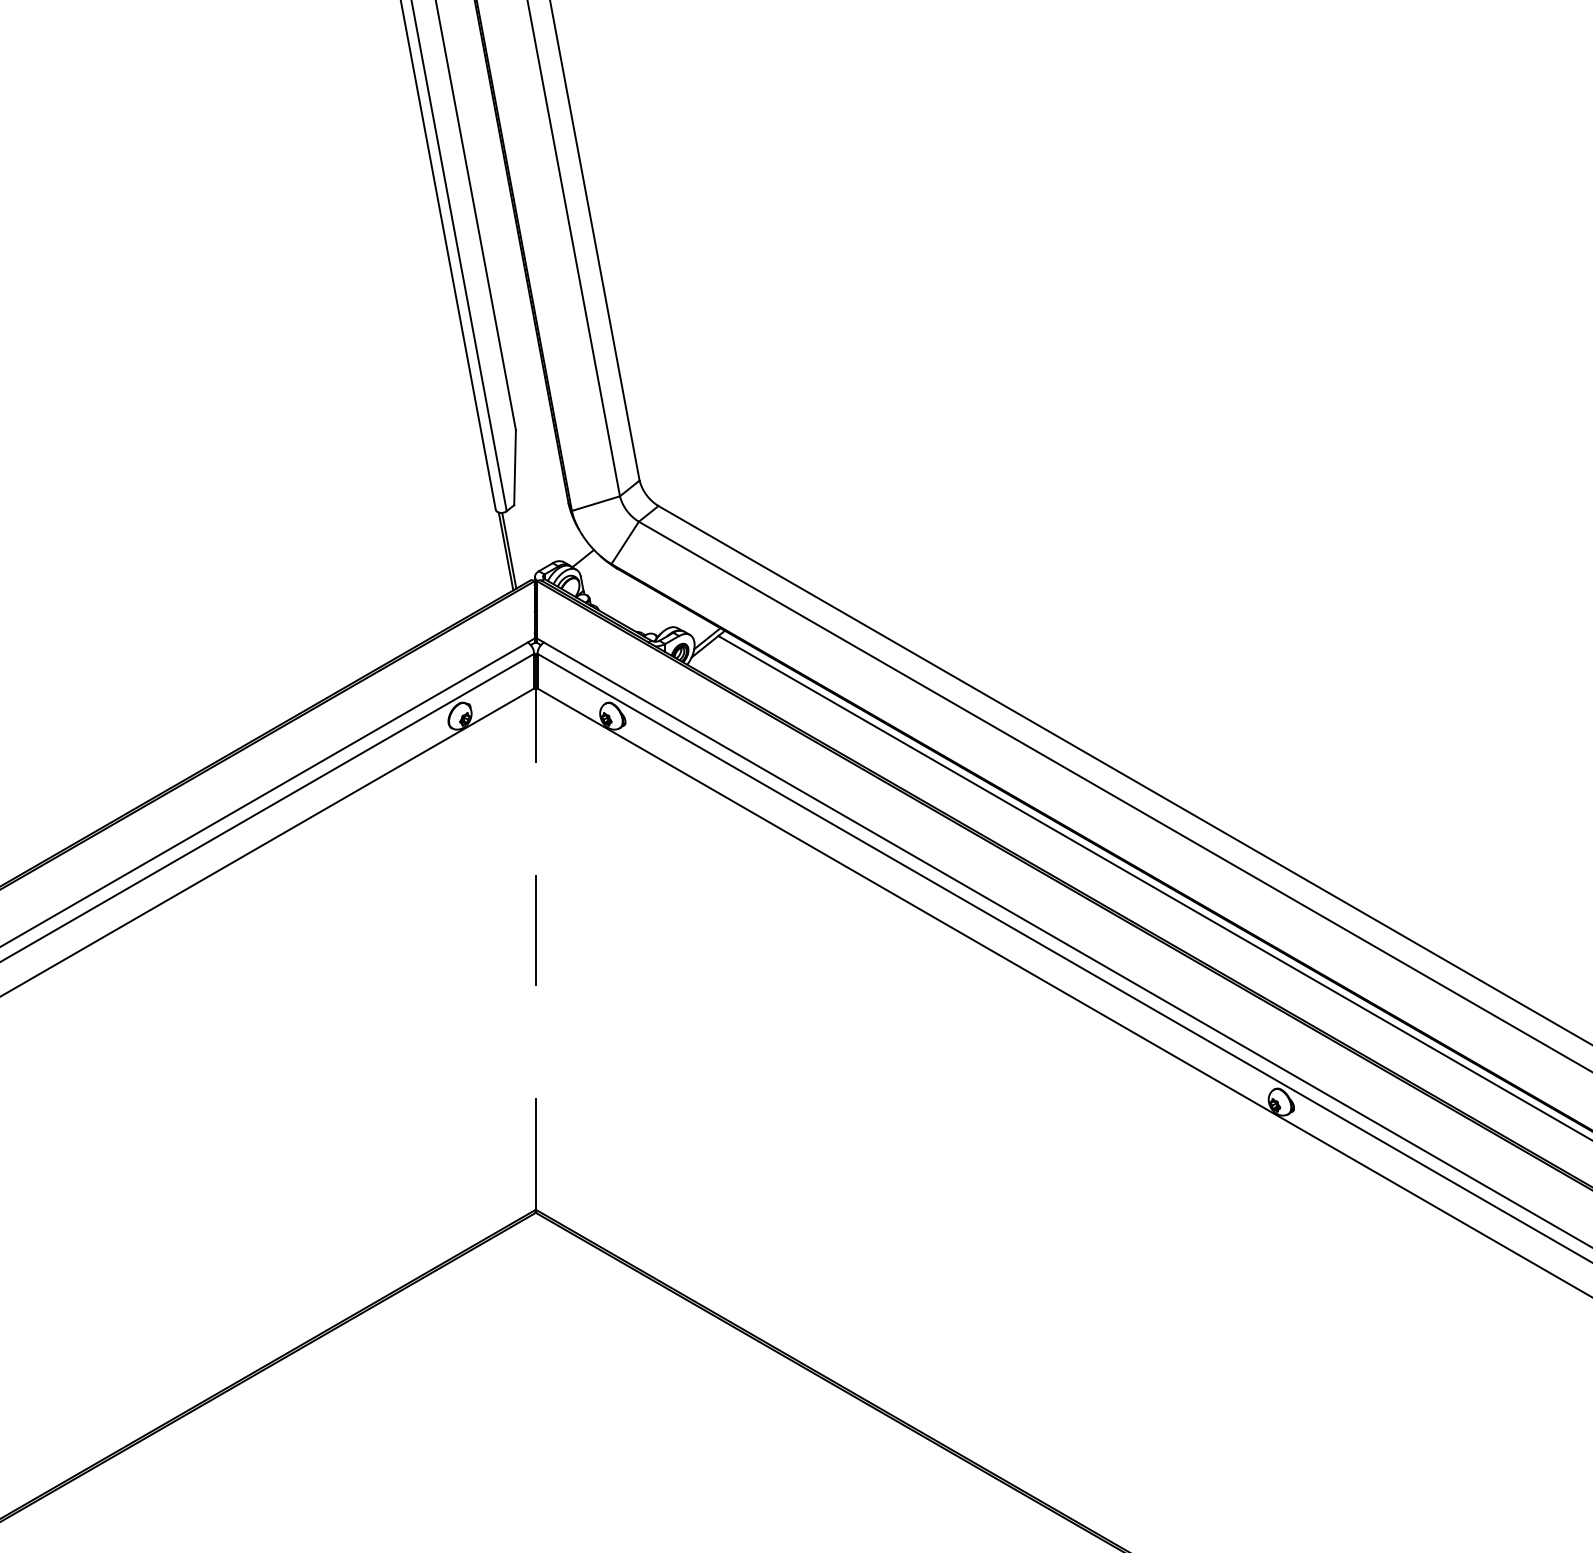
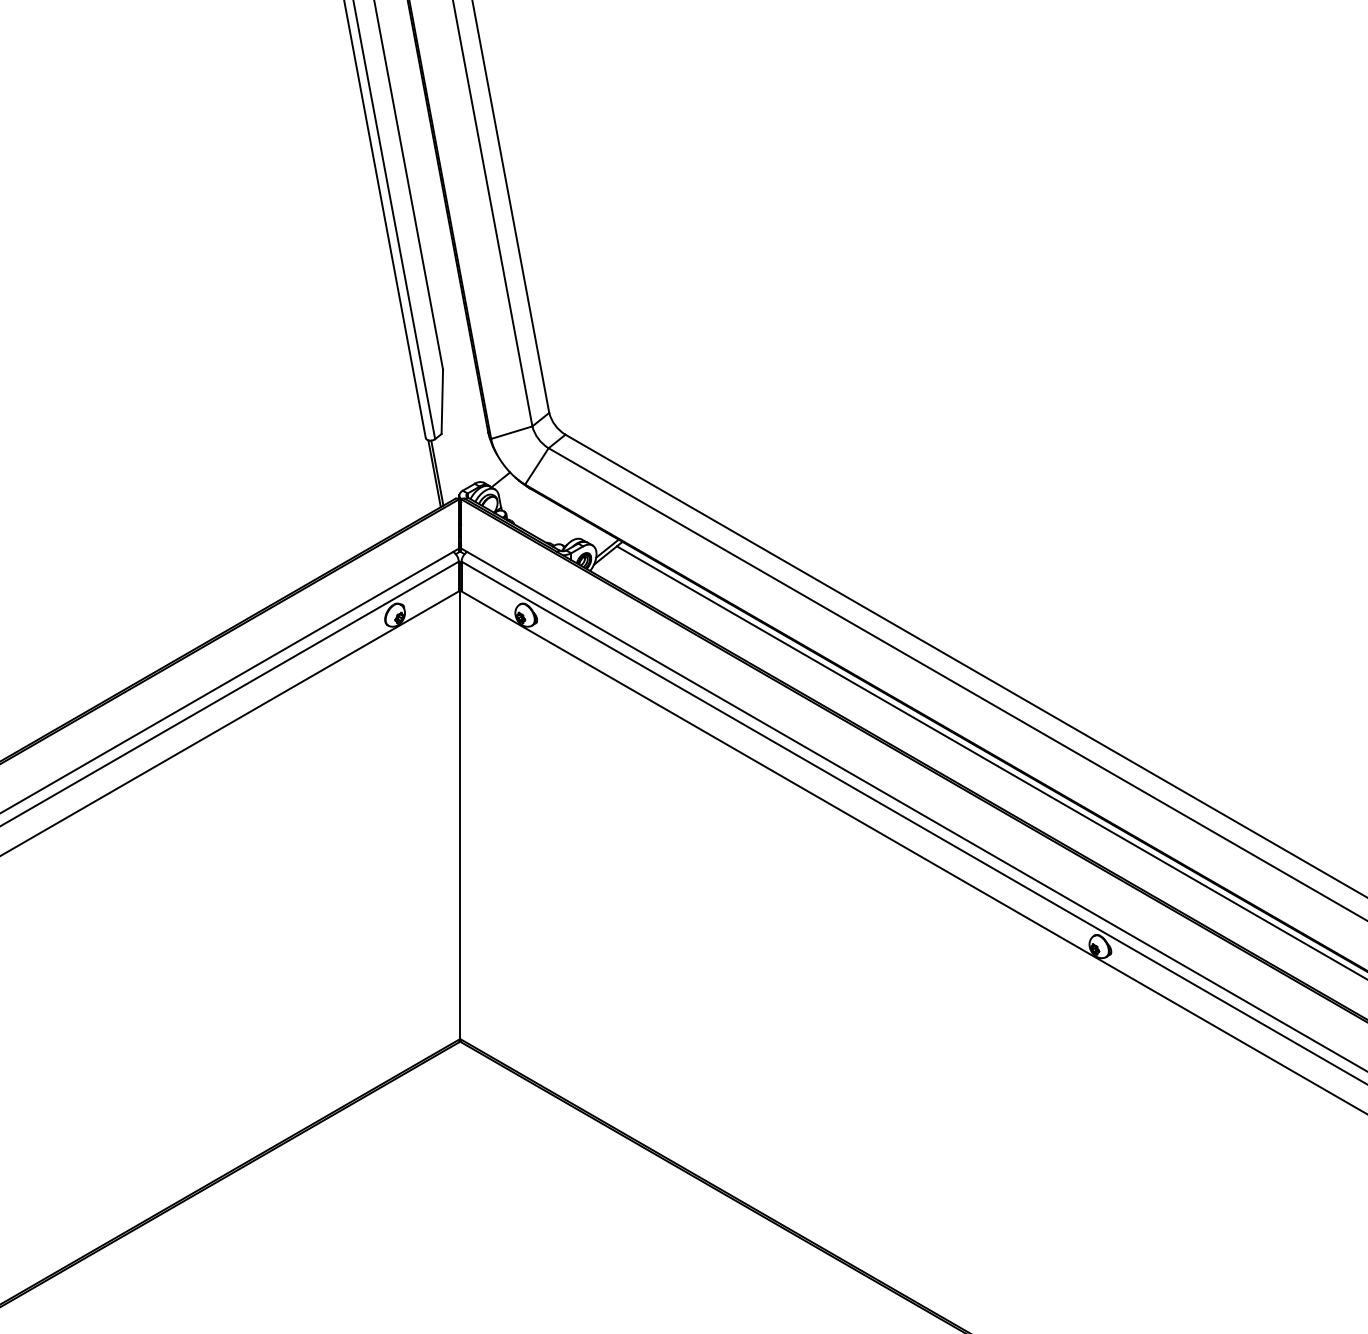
line: (536, 931) -> (460, 800), dashed -> solid

